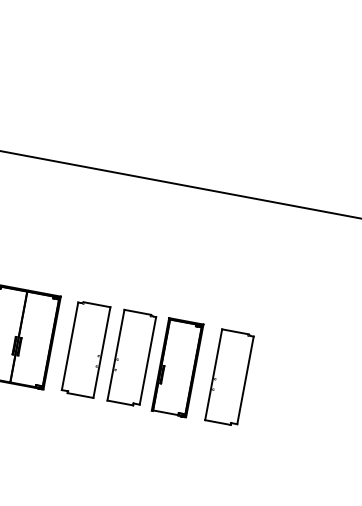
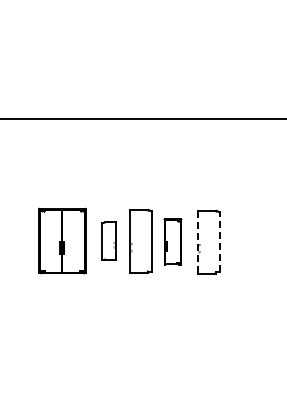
part: (85, 349) -> (108, 241), size x0.6
part: (177, 366) -> (172, 241), size x0.7
line: (214, 375) -> (198, 242), solid -> dashed
line: (246, 379) -> (220, 241), solid -> dashed

